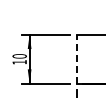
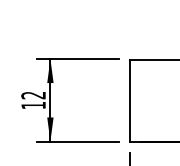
text: (19, 56) -> (33, 95), 10 -> 12
line: (76, 58) -> (129, 99), dashed -> solid

